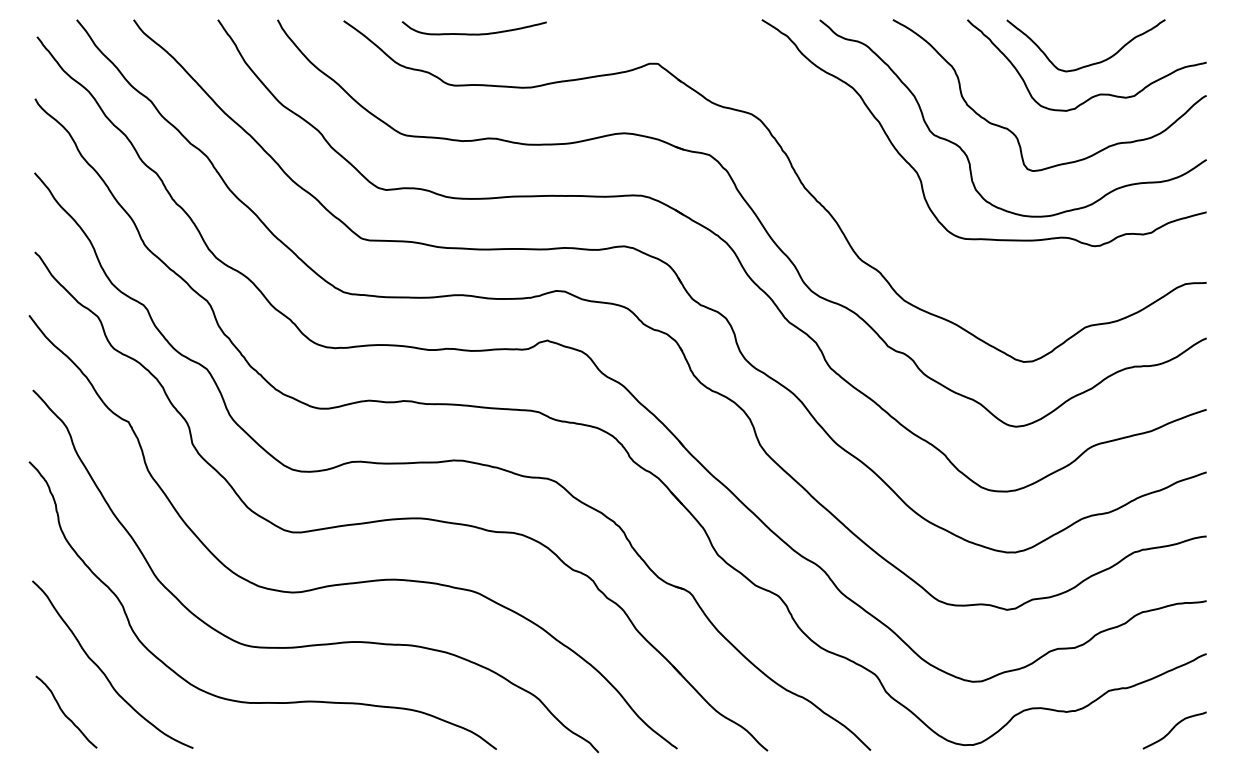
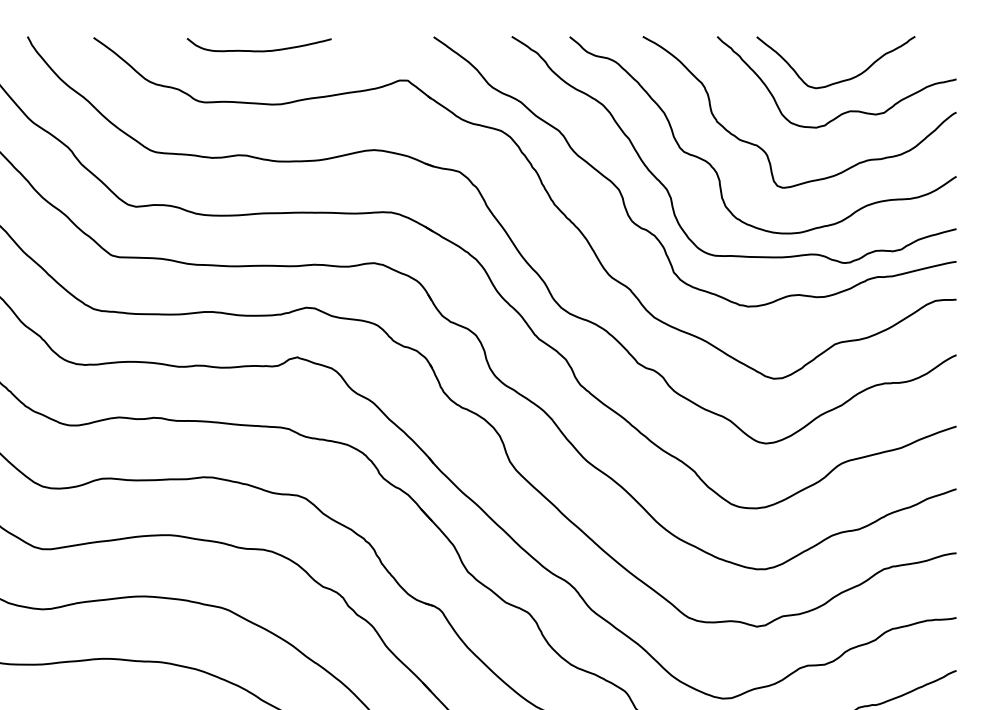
curve: (473, 33) -> (258, 50), moved
curve: (900, 214) -> (650, 231), added

